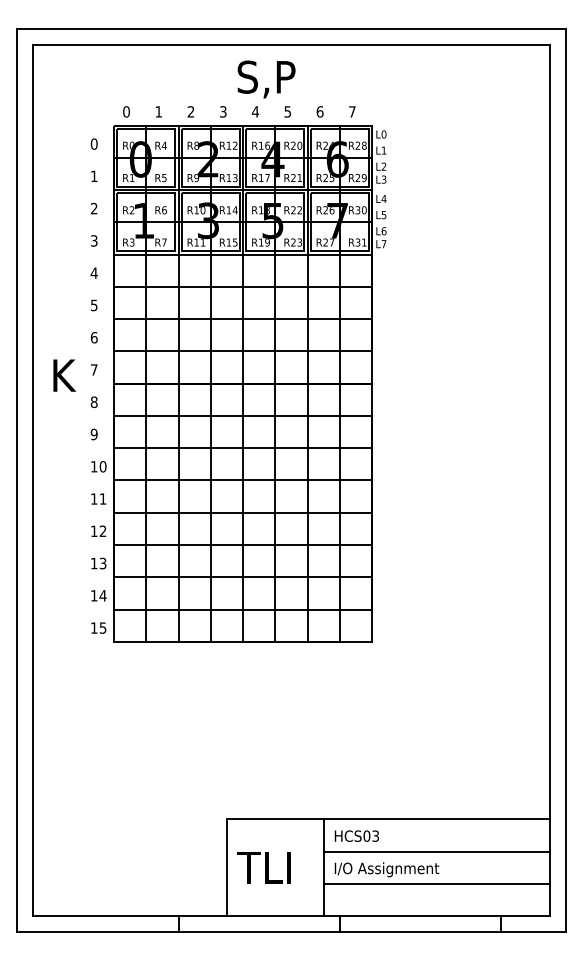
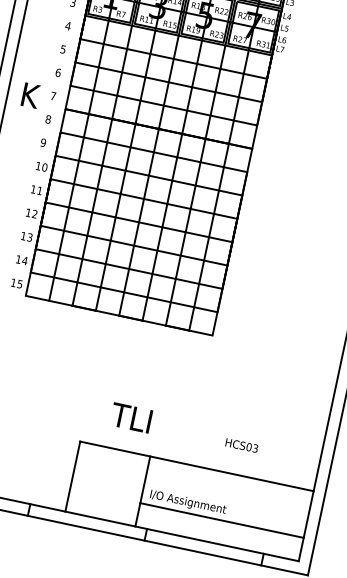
text: (356, 835) -> (241, 445), moved
line: (436, 851) -> (226, 497), removed
text: (263, 867) -> (131, 417), moved

